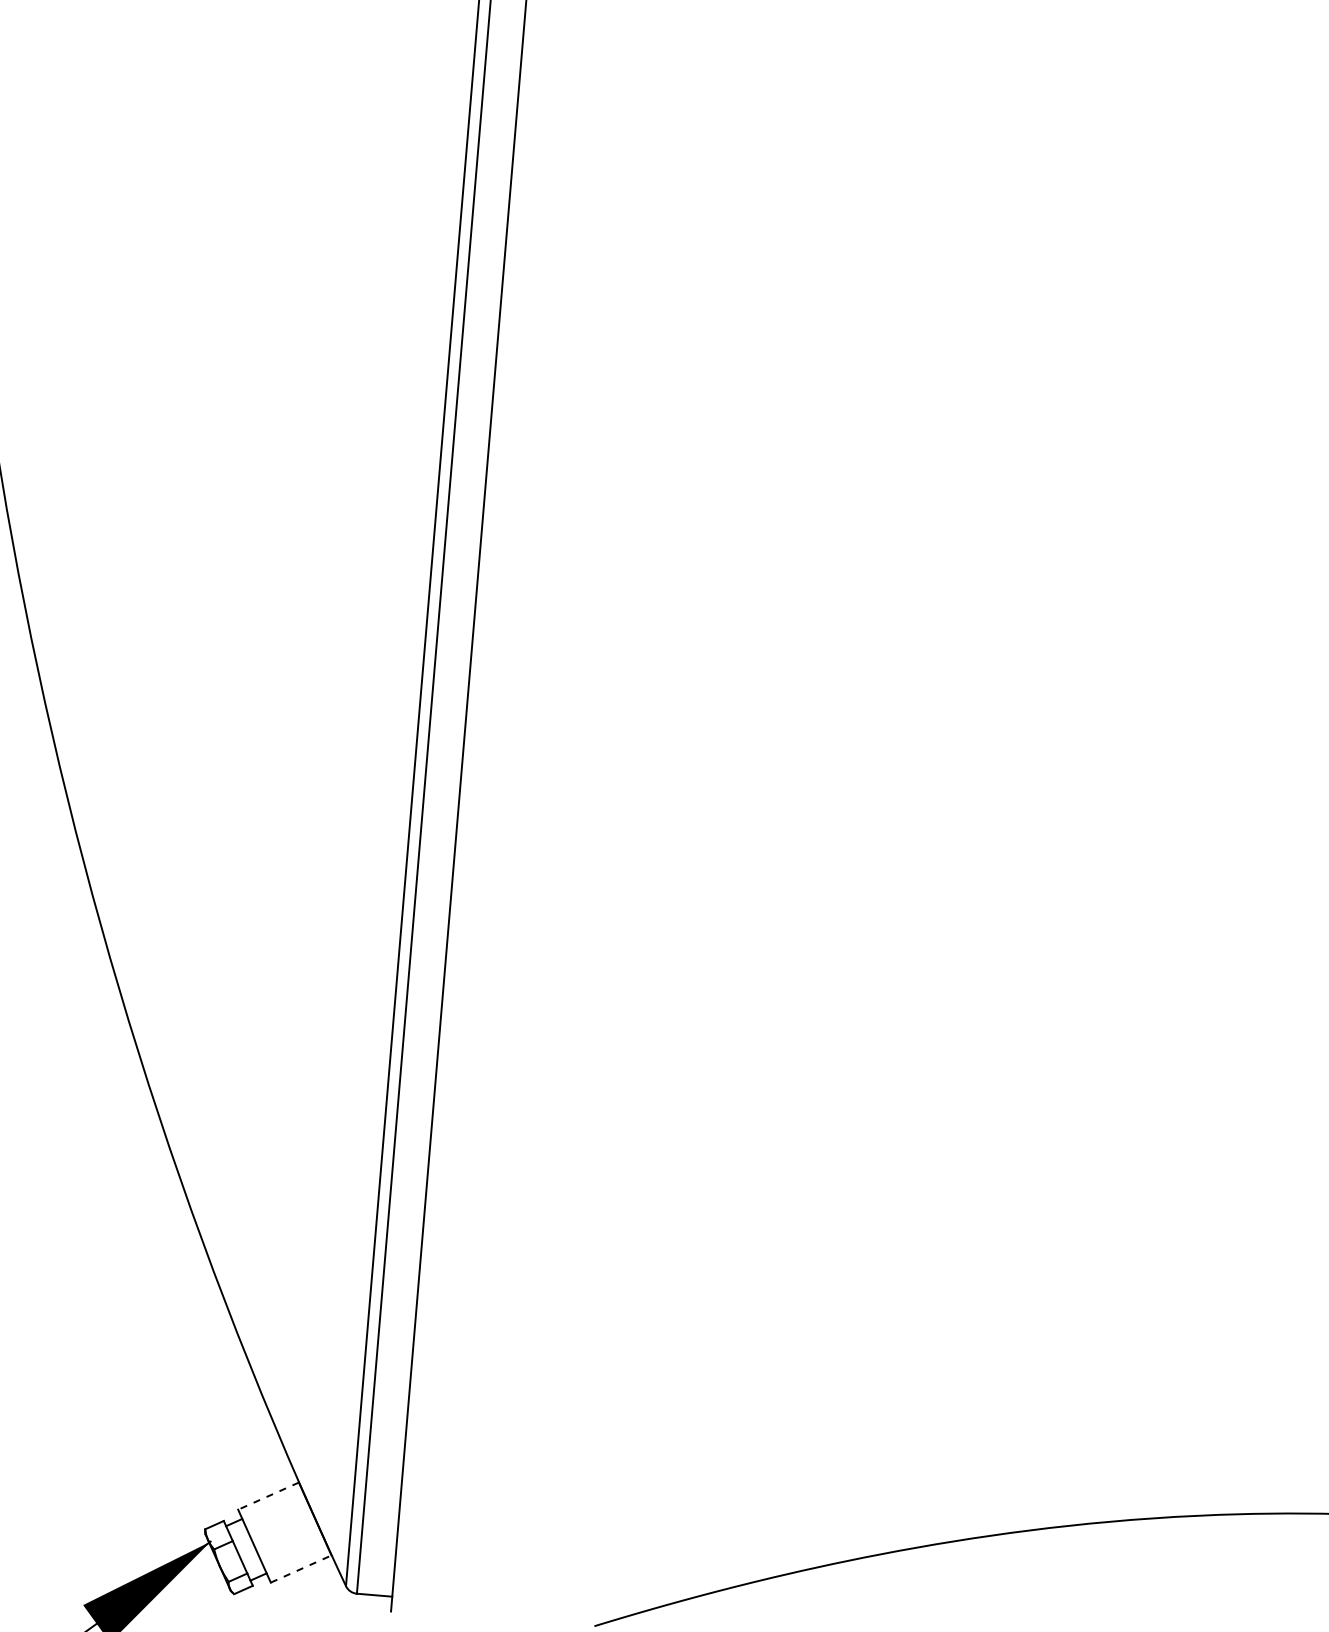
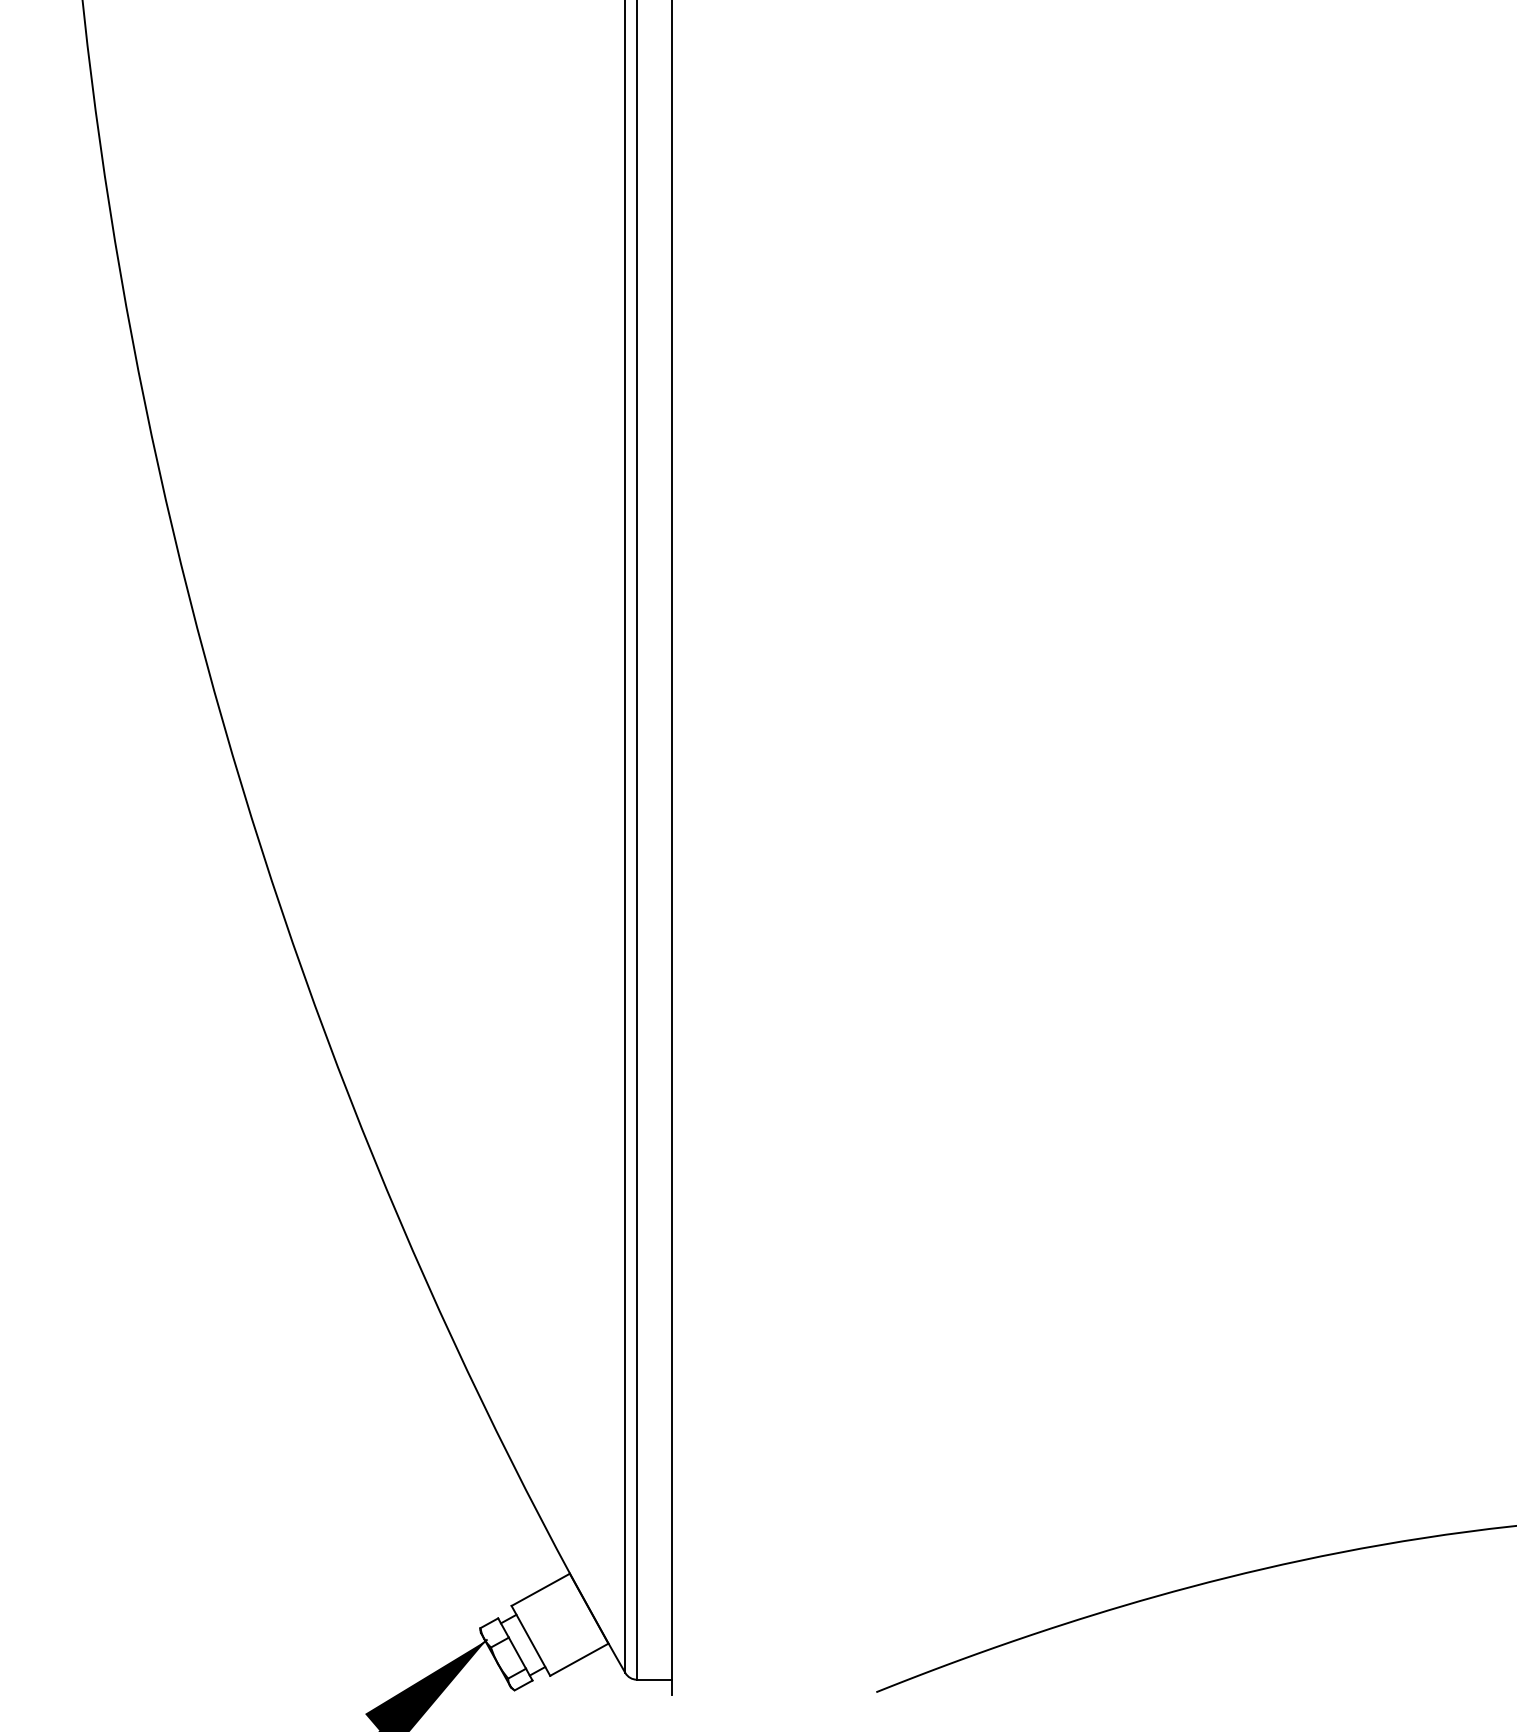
line: (268, 1496) -> (540, 1590), dashed -> solid
line: (301, 1568) -> (579, 1659), dashed -> solid

